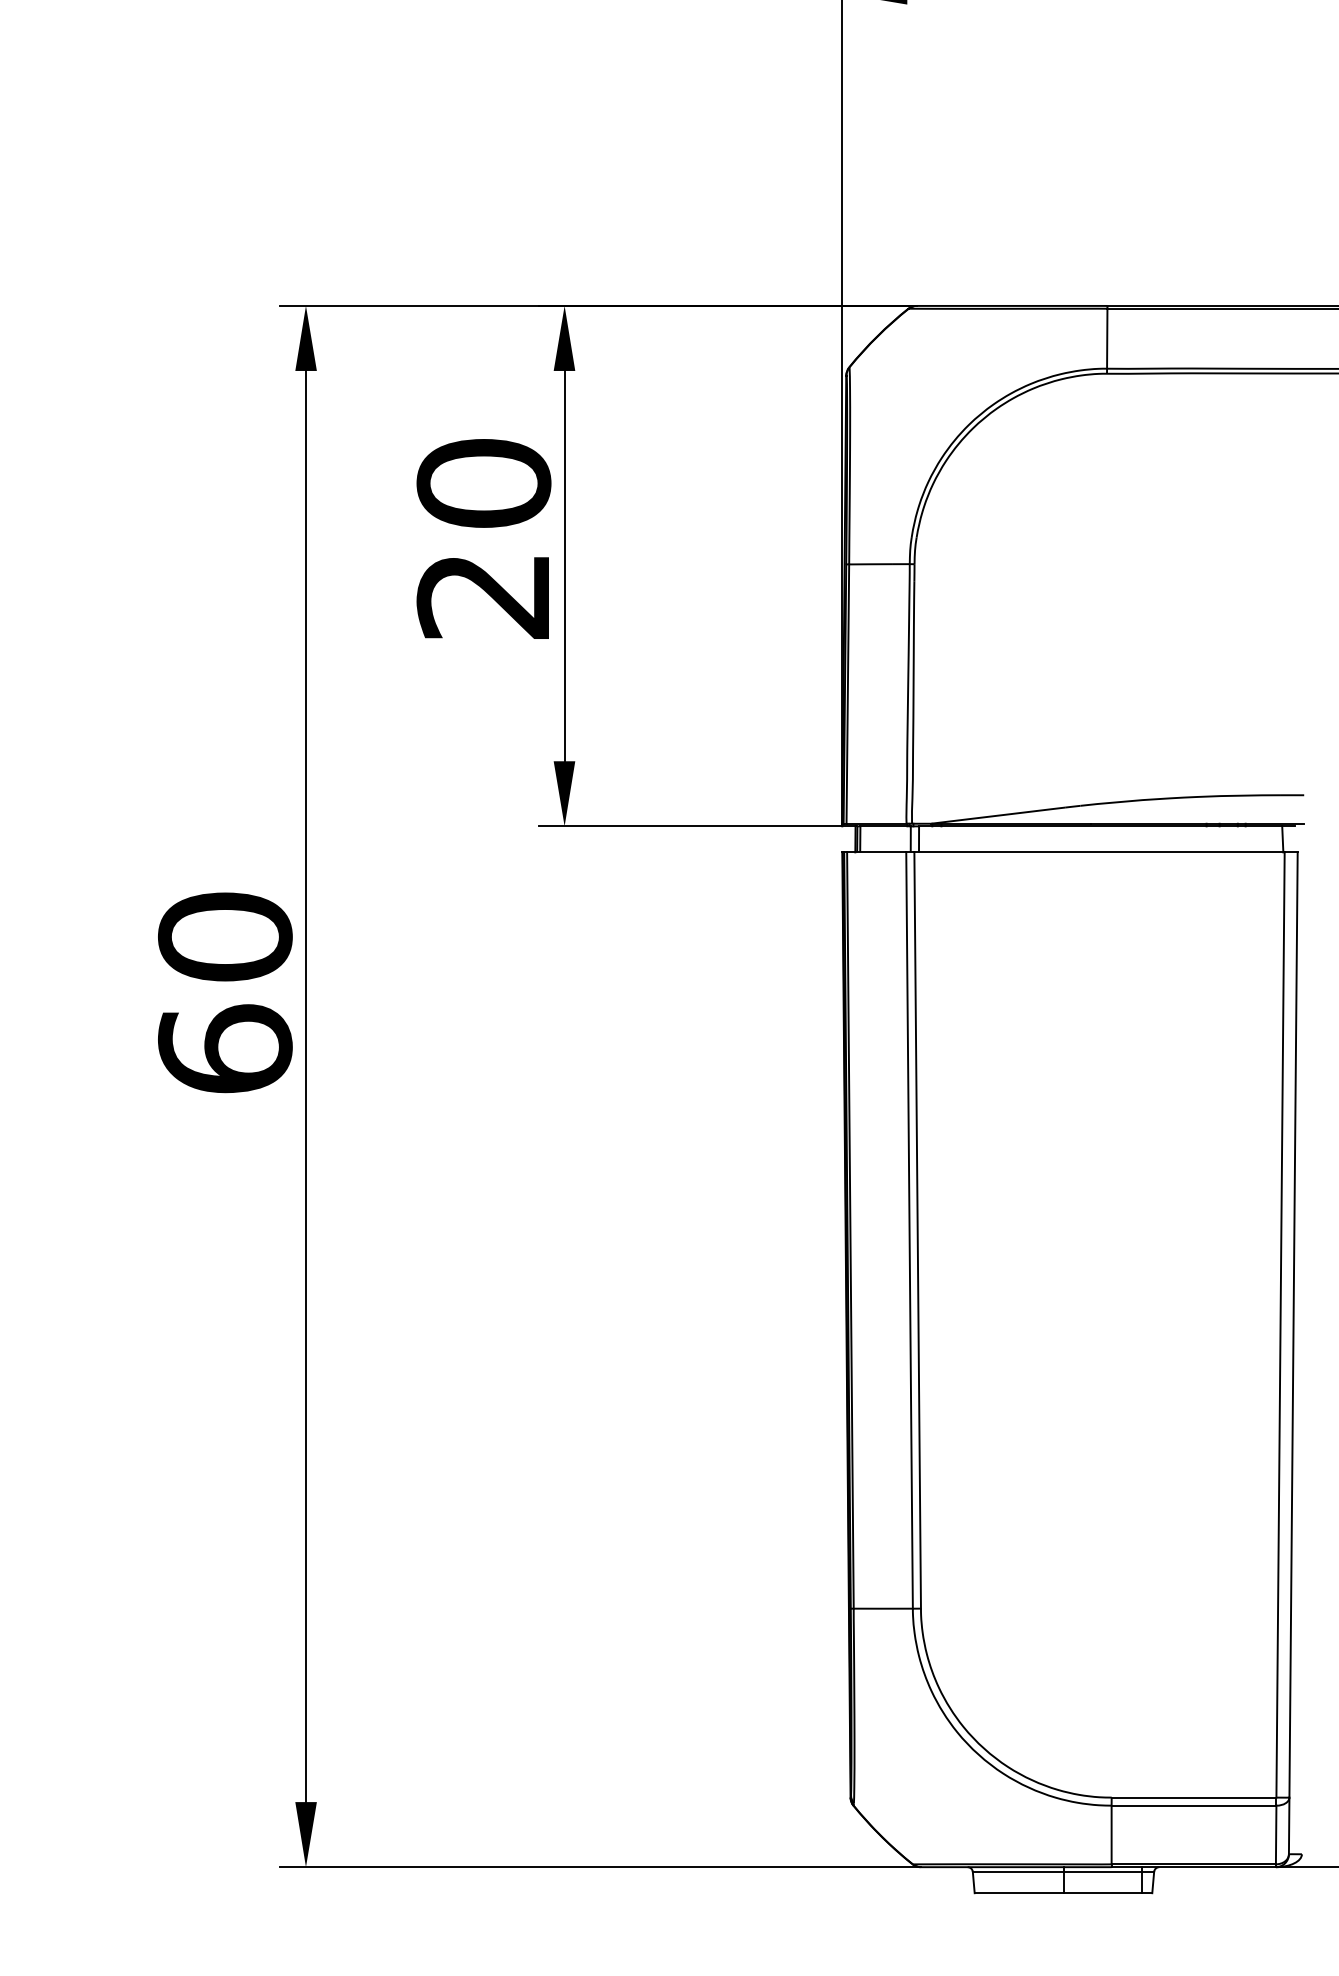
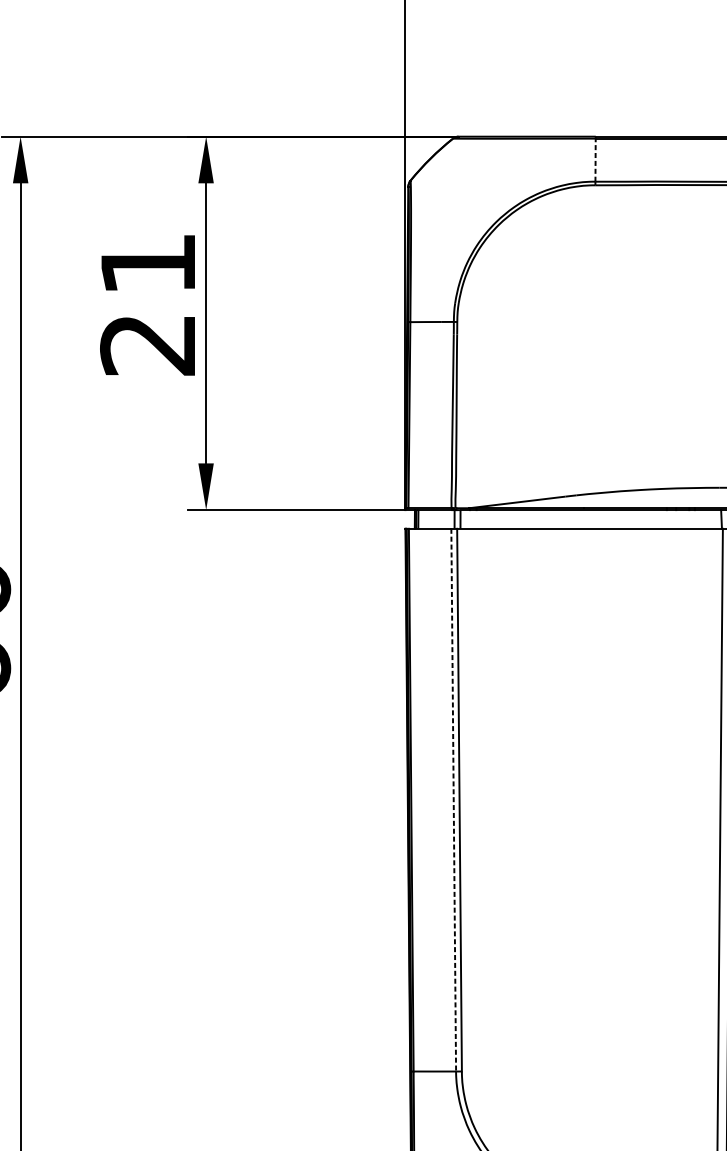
line: (1107, 338) -> (595, 160), solid -> dashed
text: (483, 483) -> (147, 264), 20 -> 21
line: (909, 1231) -> (453, 800), solid -> dashed

